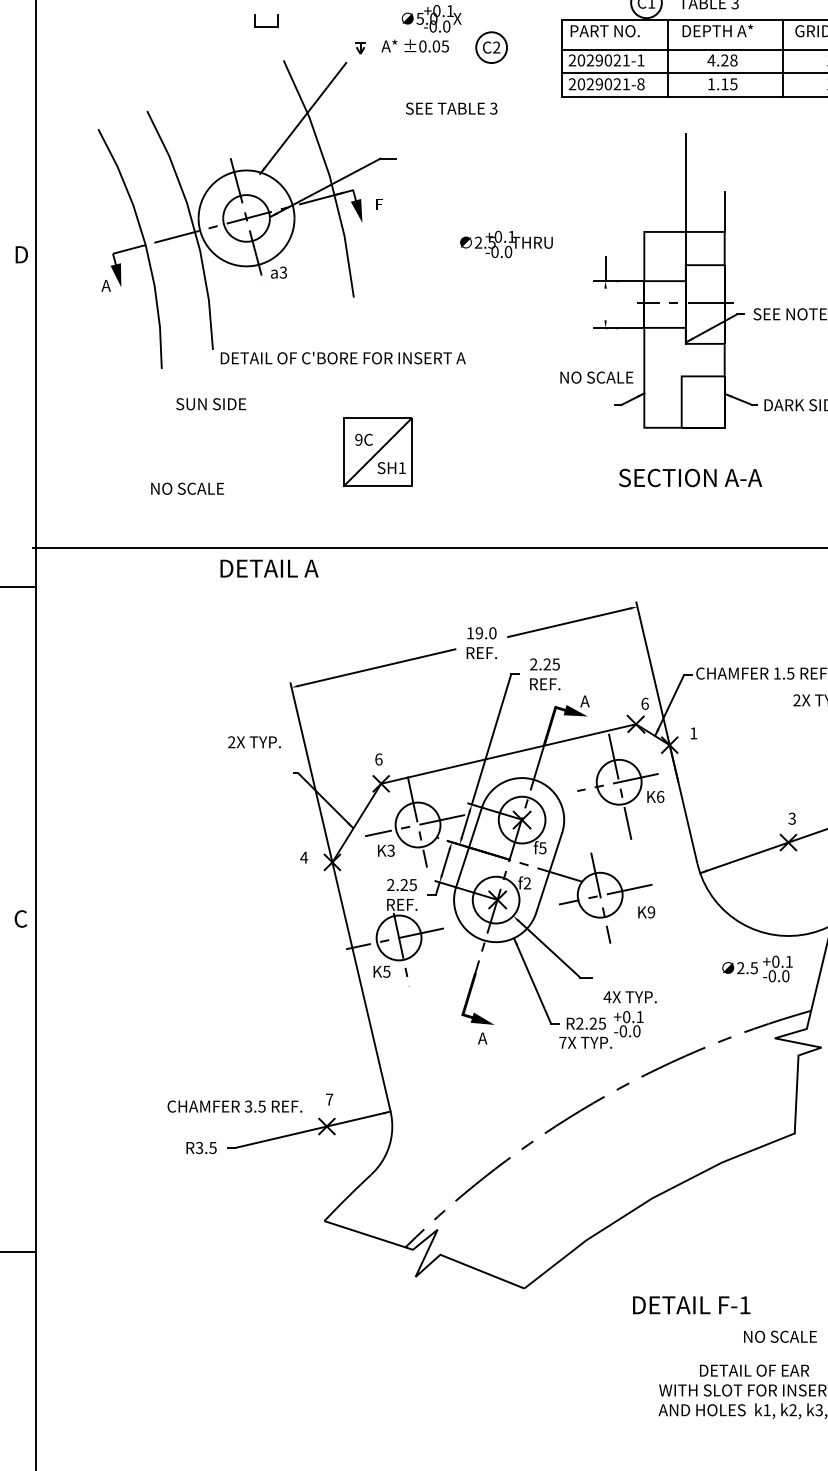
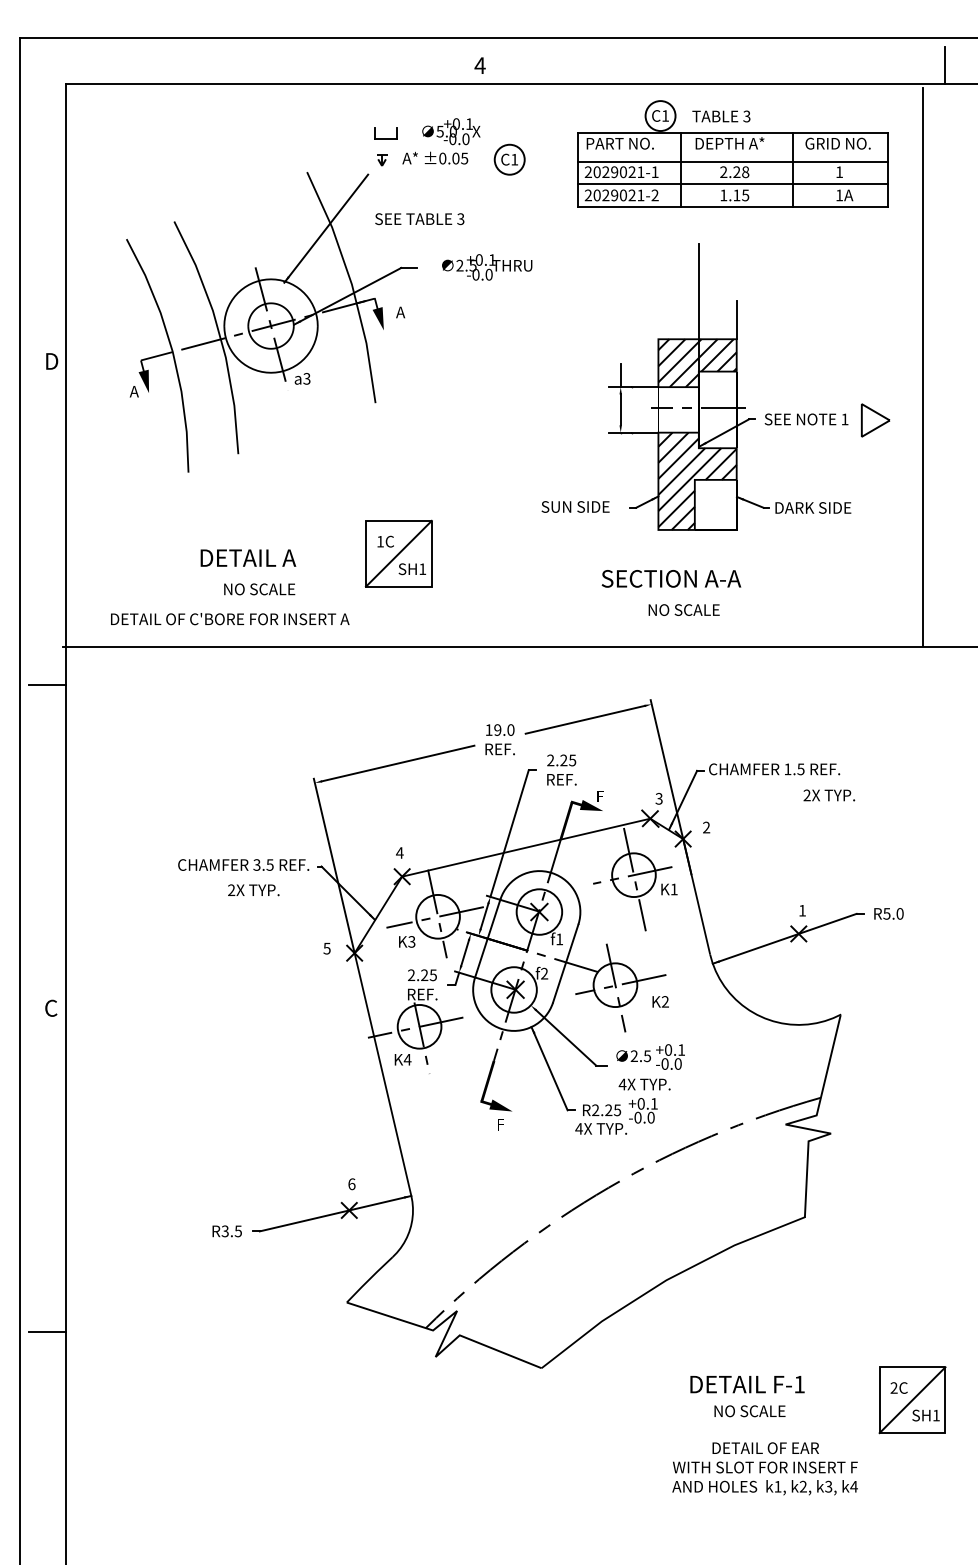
part: (265, 20) -> (385, 133), moved
text: (496, 47) -> (514, 159), C2 -> C1
text: (711, 59) -> (723, 171), 4.28 -> 2.28
text: (640, 84) -> (654, 195), 2029021-8 -> 2029021-2
text: (451, 109) -> (419, 219), moved
text: (379, 204) -> (400, 312), F -> A
text: (506, 244) -> (487, 267), moved
hatch: (684, 256) -> (697, 363), added
line: (605, 304) -> (620, 409), added
text: (343, 358) -> (230, 619), moved
text: (596, 377) -> (683, 609), moved
hatch: (684, 377) -> (697, 480), added
text: (211, 403) -> (575, 506), moved
text: (357, 439) -> (379, 541), 9C -> 1C
text: (690, 477) -> (671, 578), moved
text: (187, 488) -> (259, 589), moved
text: (269, 567) -> (248, 557), moved
text: (584, 701) -> (600, 796), A -> F
text: (644, 703) -> (658, 798), 6 -> 3
text: (693, 733) -> (706, 827), 1 -> 2
text: (254, 742) -> (253, 890), moved
text: (378, 758) -> (399, 852), 6 -> 4
text: (659, 796) -> (673, 889), K6 -> K1
text: (791, 818) -> (801, 910), 3 -> 1
text: (542, 848) -> (559, 939), f5 -> f1
text: (303, 857) -> (326, 948), 4 -> 5
text: (650, 911) -> (664, 1001), K9 -> K2
text: (757, 968) -> (650, 1056), moved
text: (386, 971) -> (407, 1059), K5 -> K4
text: (482, 1038) -> (500, 1124), A -> F
text: (562, 1042) -> (578, 1128), 7X -> 4X
text: (329, 1099) -> (351, 1184), 7 -> 6
text: (234, 1106) -> (243, 864), moved
text: (691, 1305) -> (747, 1384), moved
text: (779, 1337) -> (749, 1411), moved

